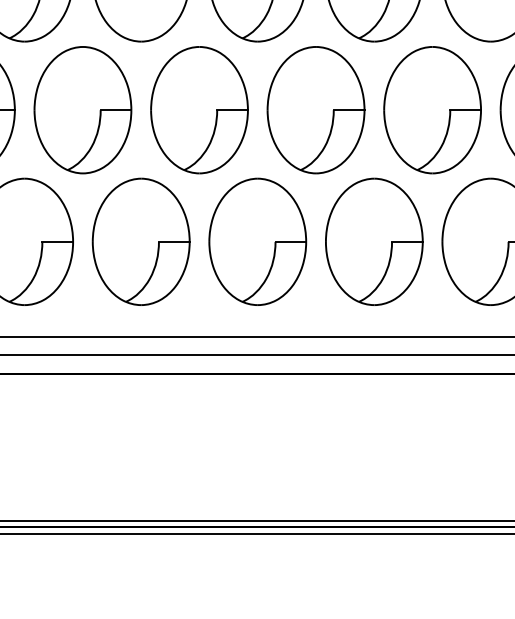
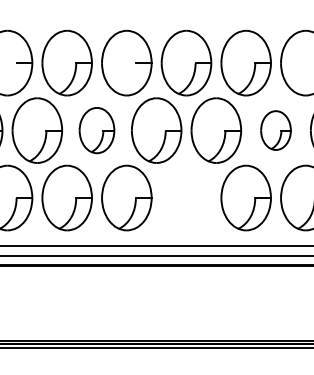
part: (81, 109) -> (96, 130), size x0.7
part: (431, 109) -> (275, 130), size x0.6
part: (257, 240) -> (186, 197), removed

